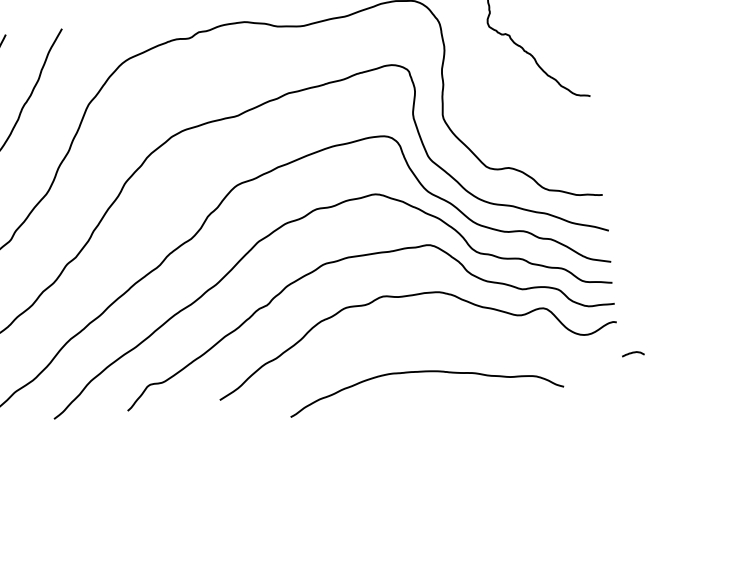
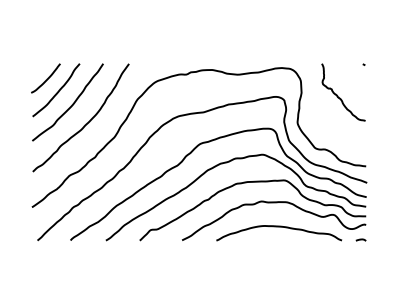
curve: (631, 352) -> (360, 239), moved
curve: (424, 373) -> (279, 227), moved

